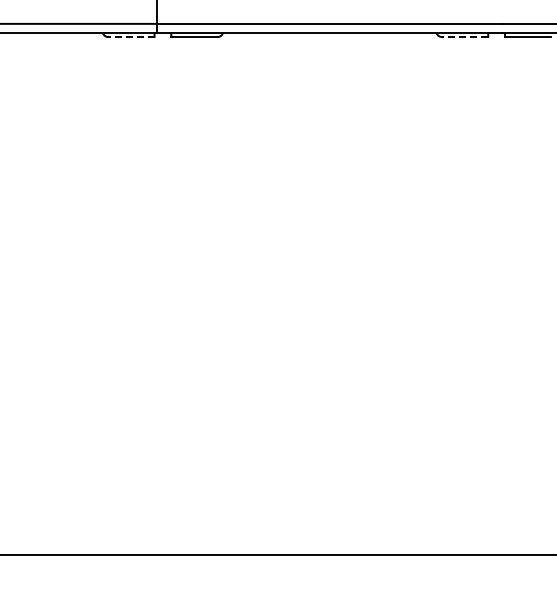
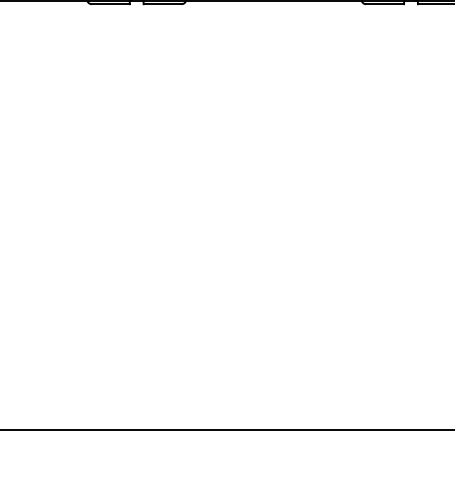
line: (130, 37) -> (110, 4), dashed -> solid
line: (464, 37) -> (384, 4), dashed -> solid

